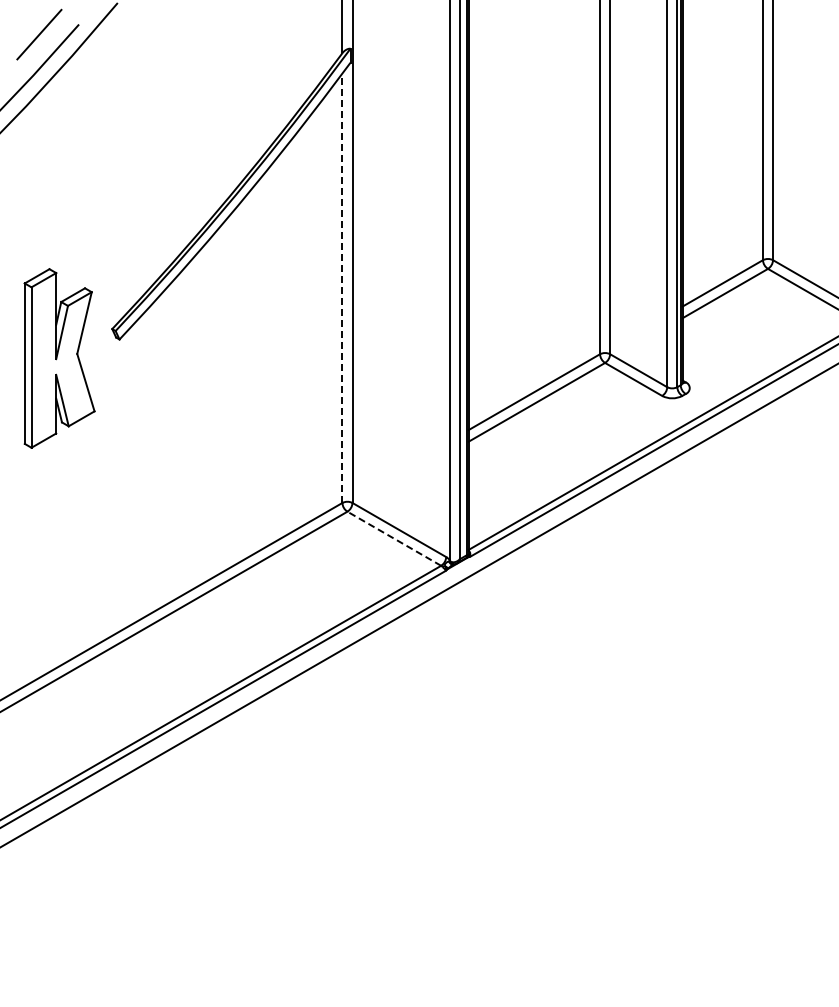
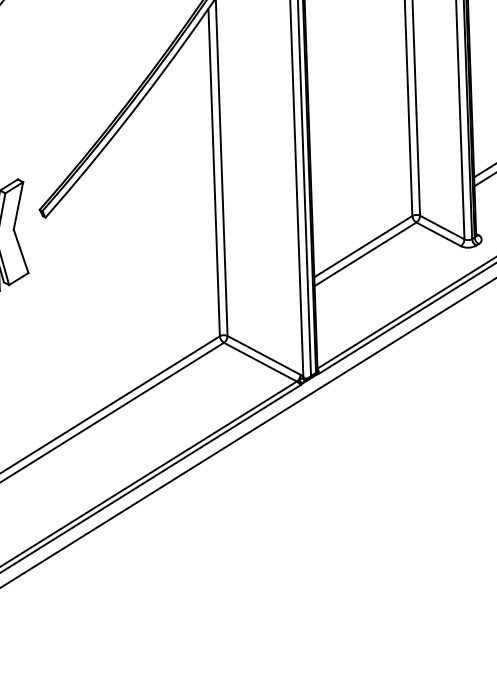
line: (342, 288) -> (214, 172), dashed -> solid
line: (393, 538) -> (259, 361), dashed -> solid

